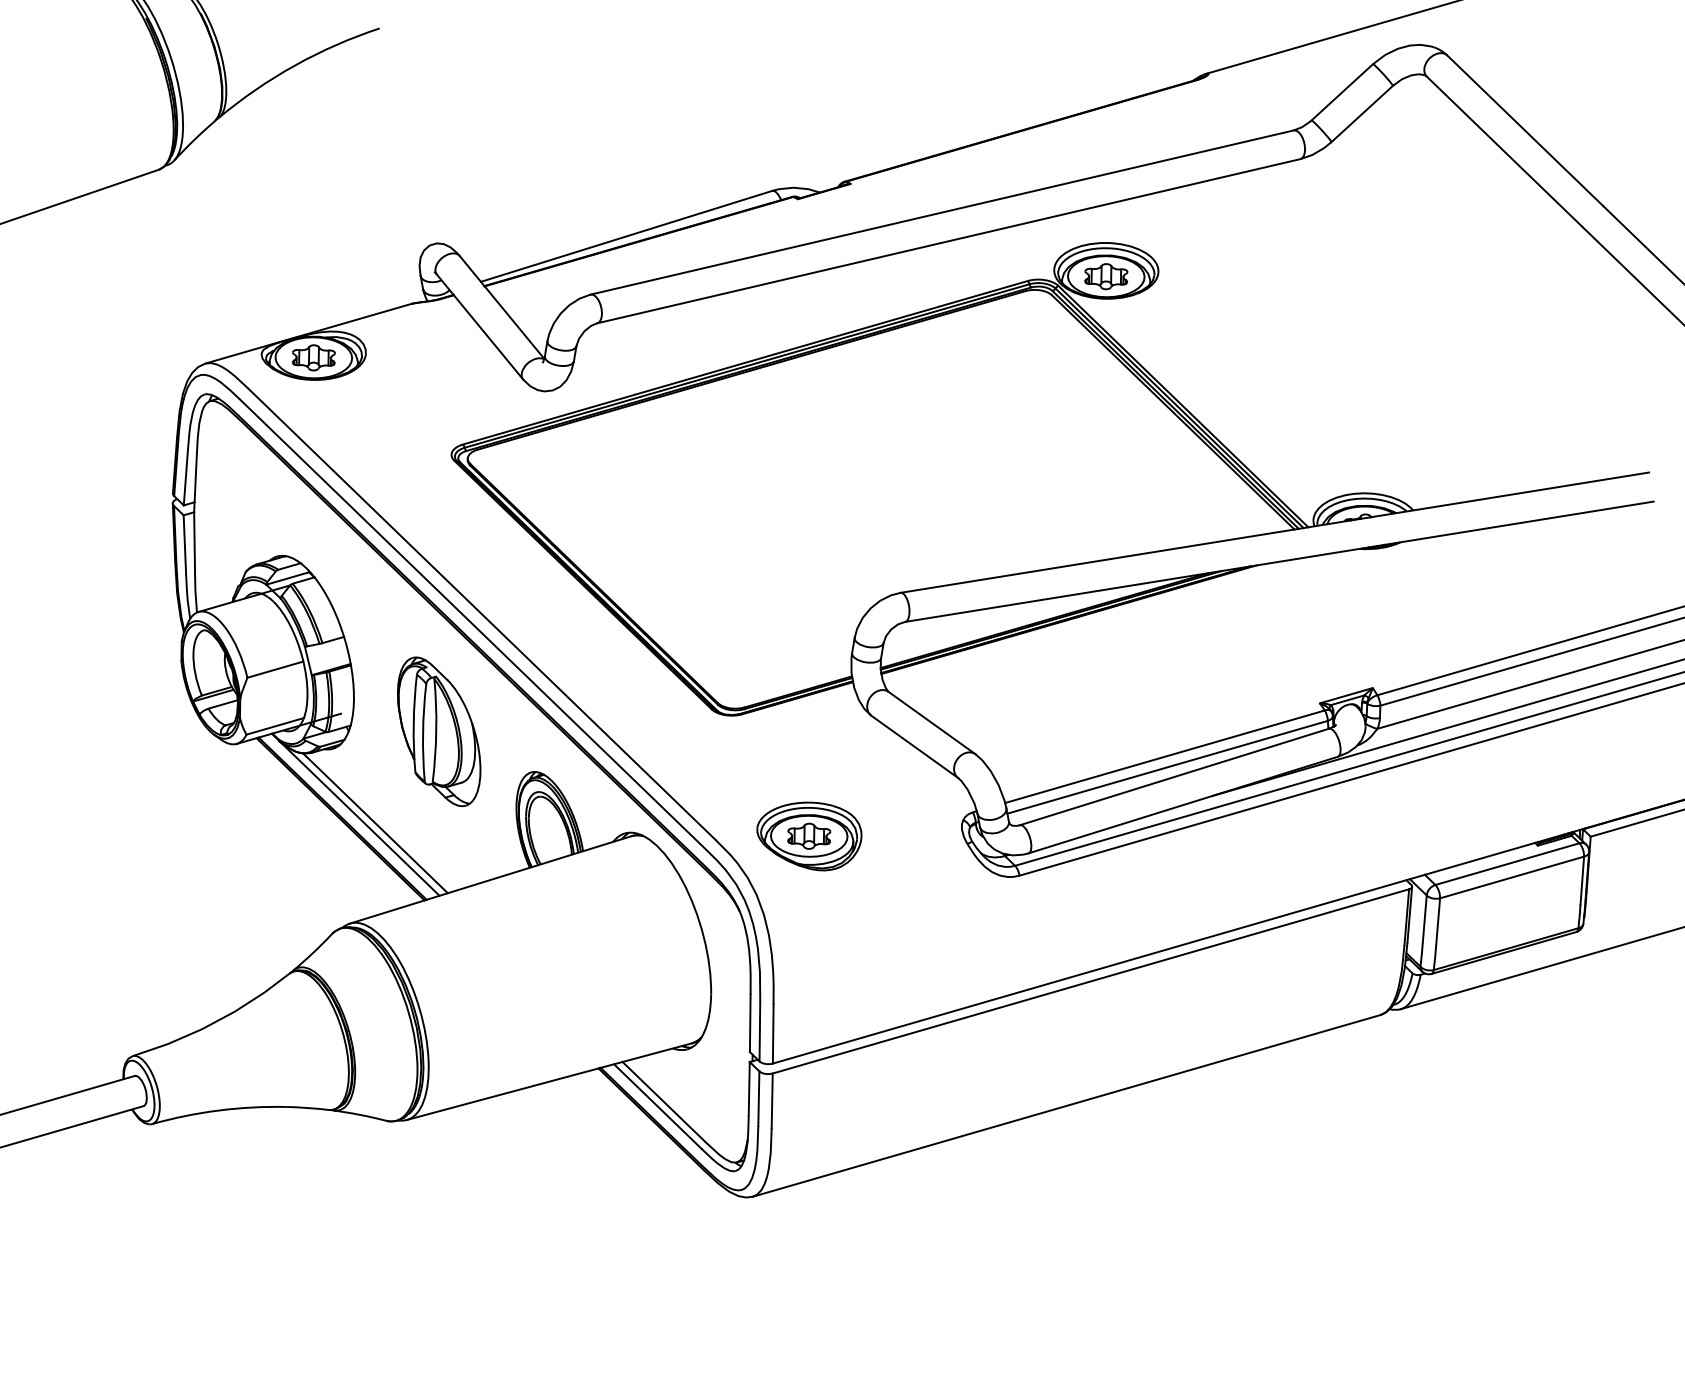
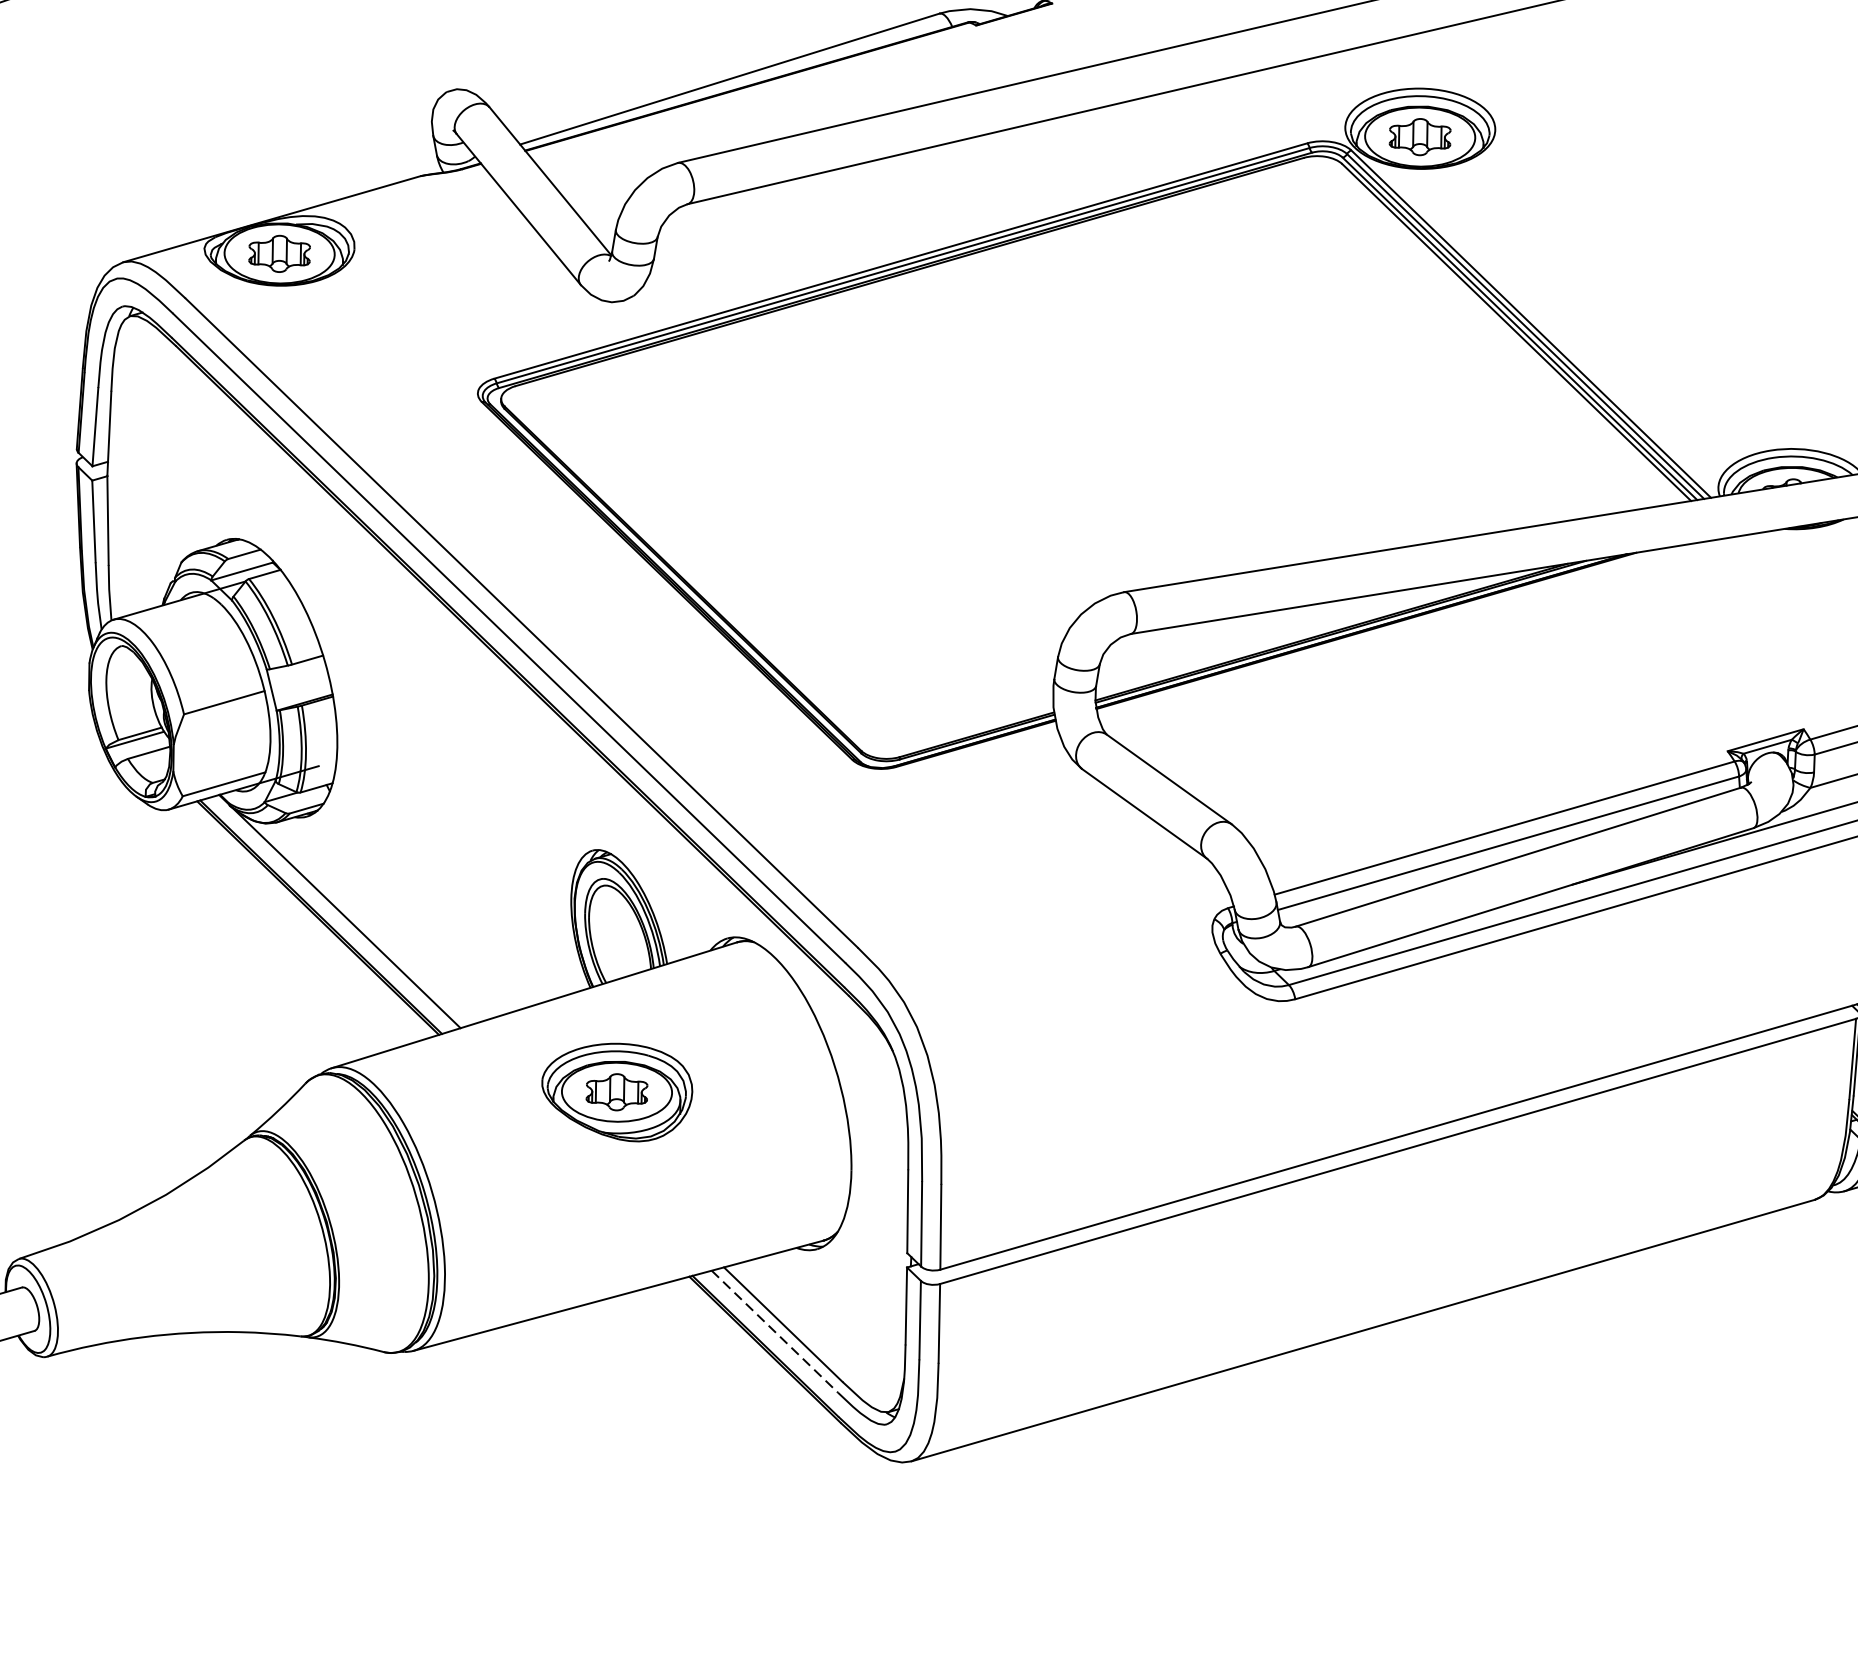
part: (439, 731) -> (460, 791), removed
line: (375, 823) -> (368, 924), removed
part: (809, 836) -> (617, 1092), moved
line: (657, 1106) -> (774, 1331), solid -> dashed

